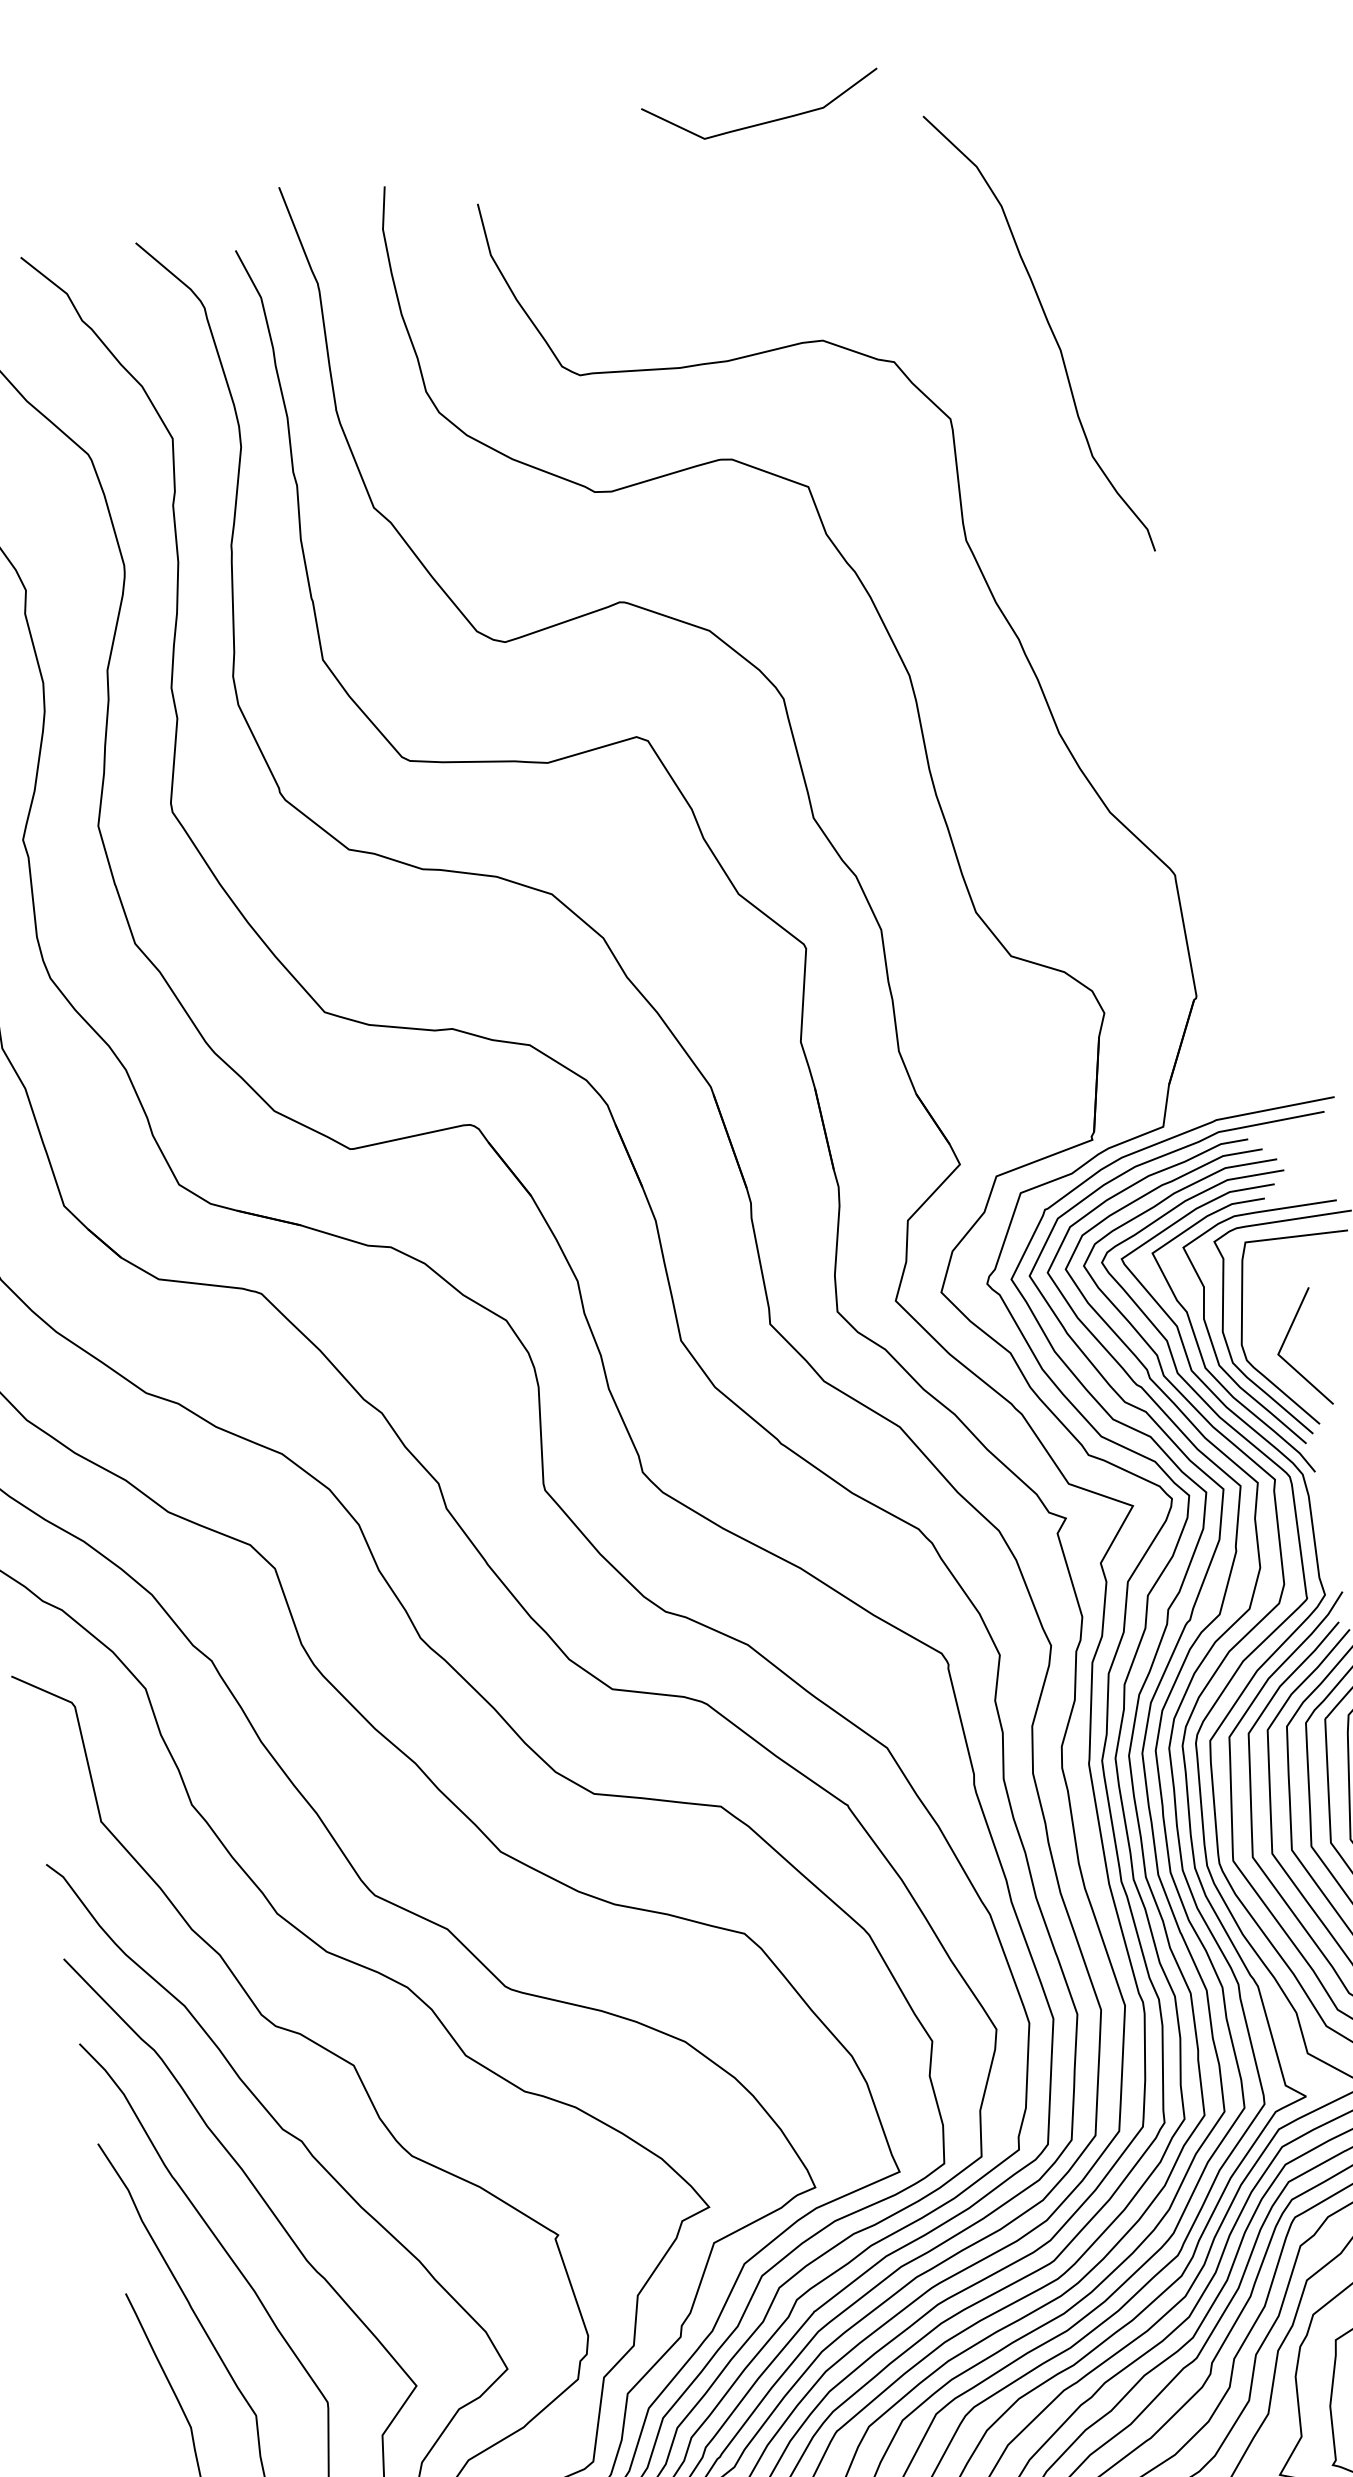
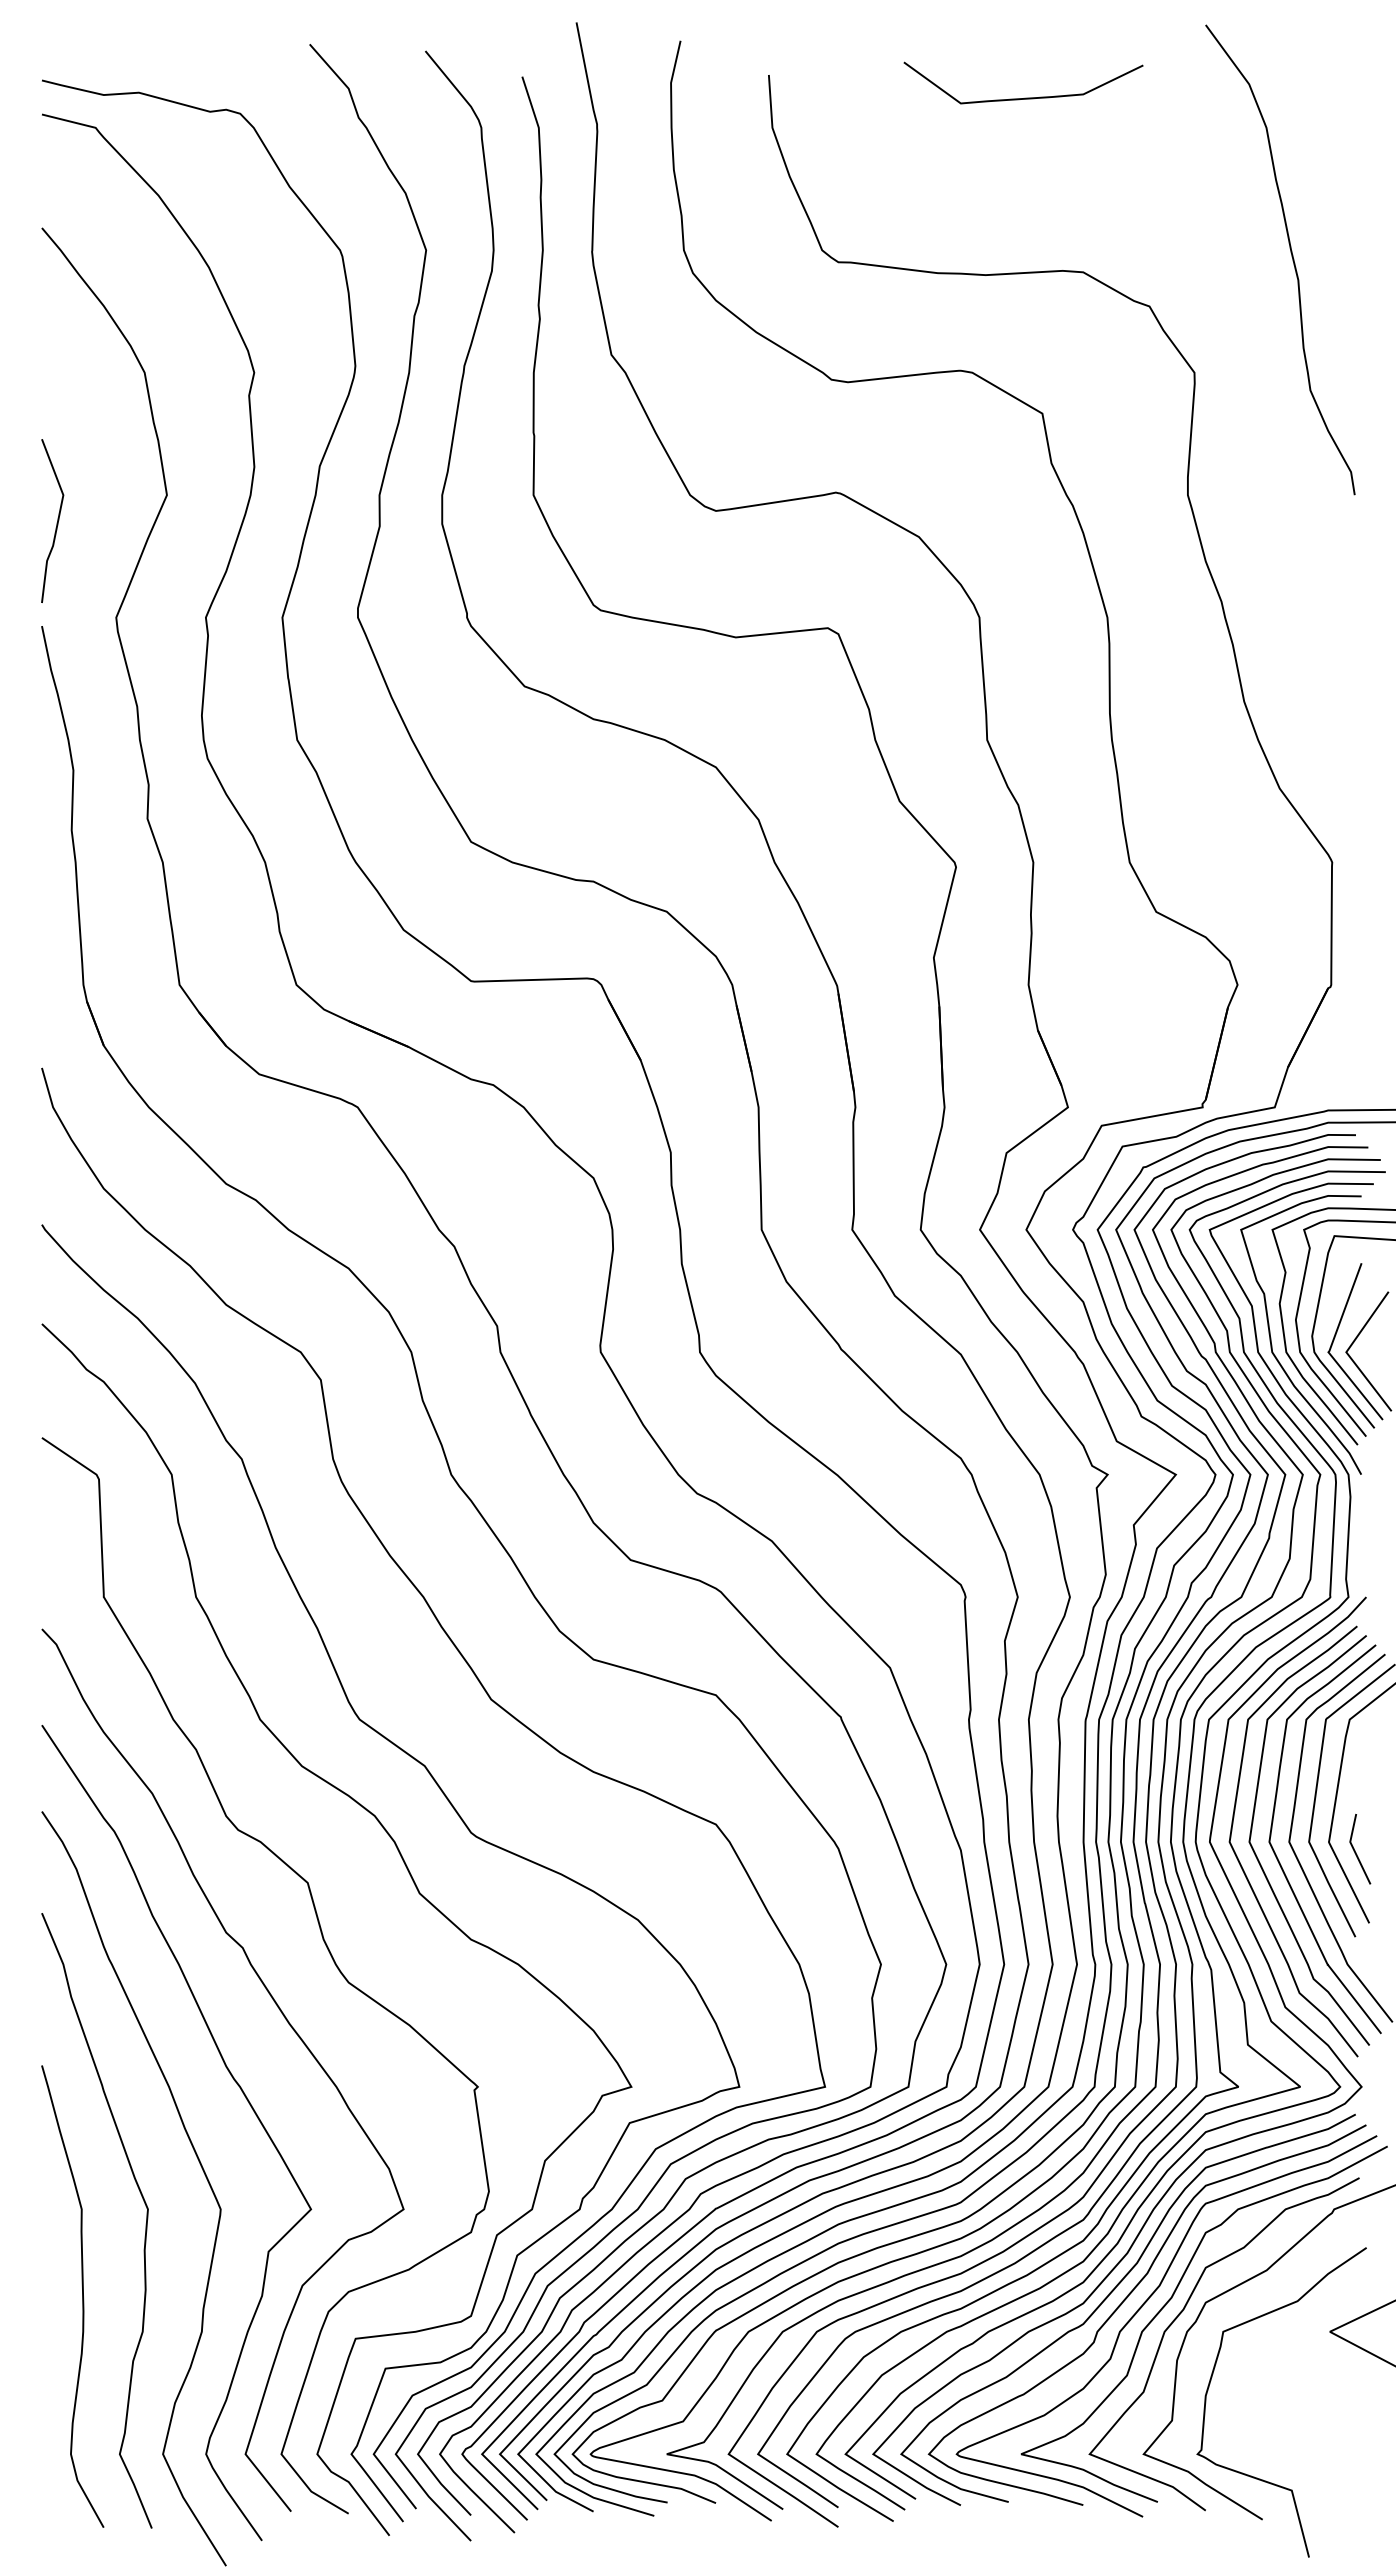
curve: (766, 121) -> (1024, 97), moved
curve: (1049, 329) -> (1291, 257), moved
line: (1265, 1339) -> (1336, 1335), added

